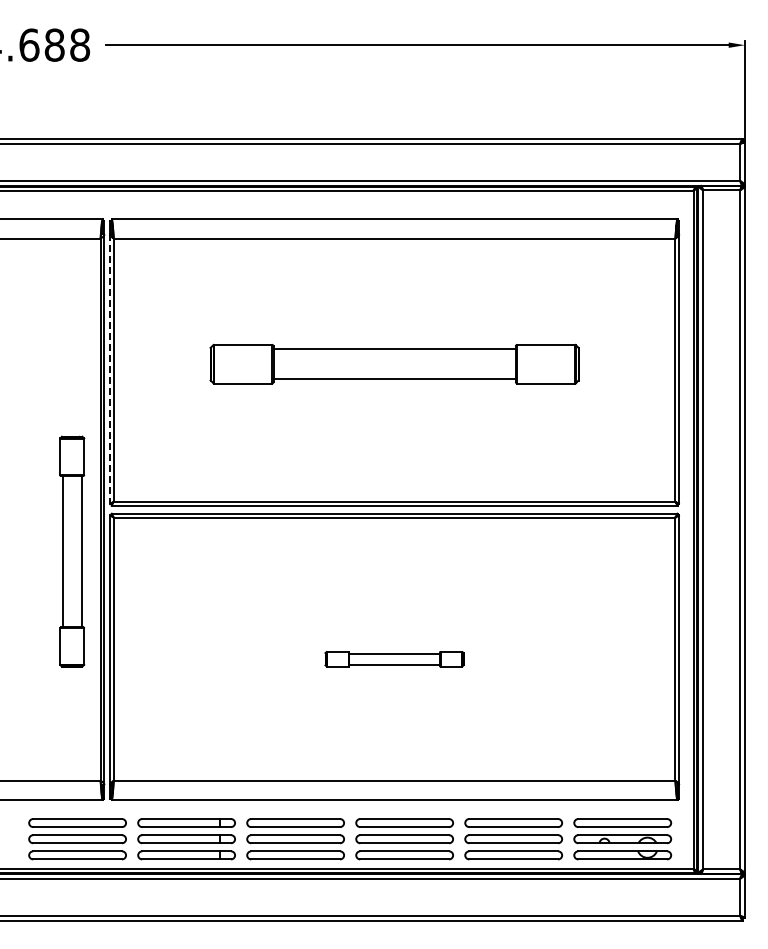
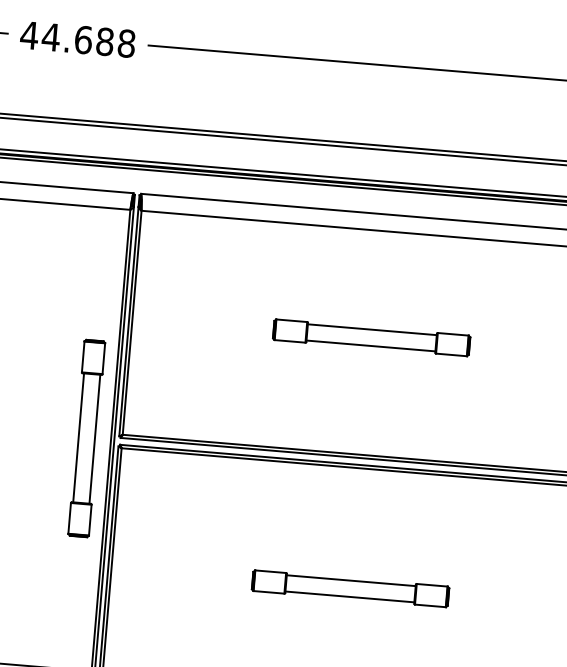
part: (394, 364) -> (371, 338), size x0.62
line: (109, 369) -> (128, 321), dashed -> solid
part: (72, 551) -> (87, 438), moved
part: (394, 659) -> (350, 589), size x1.67

